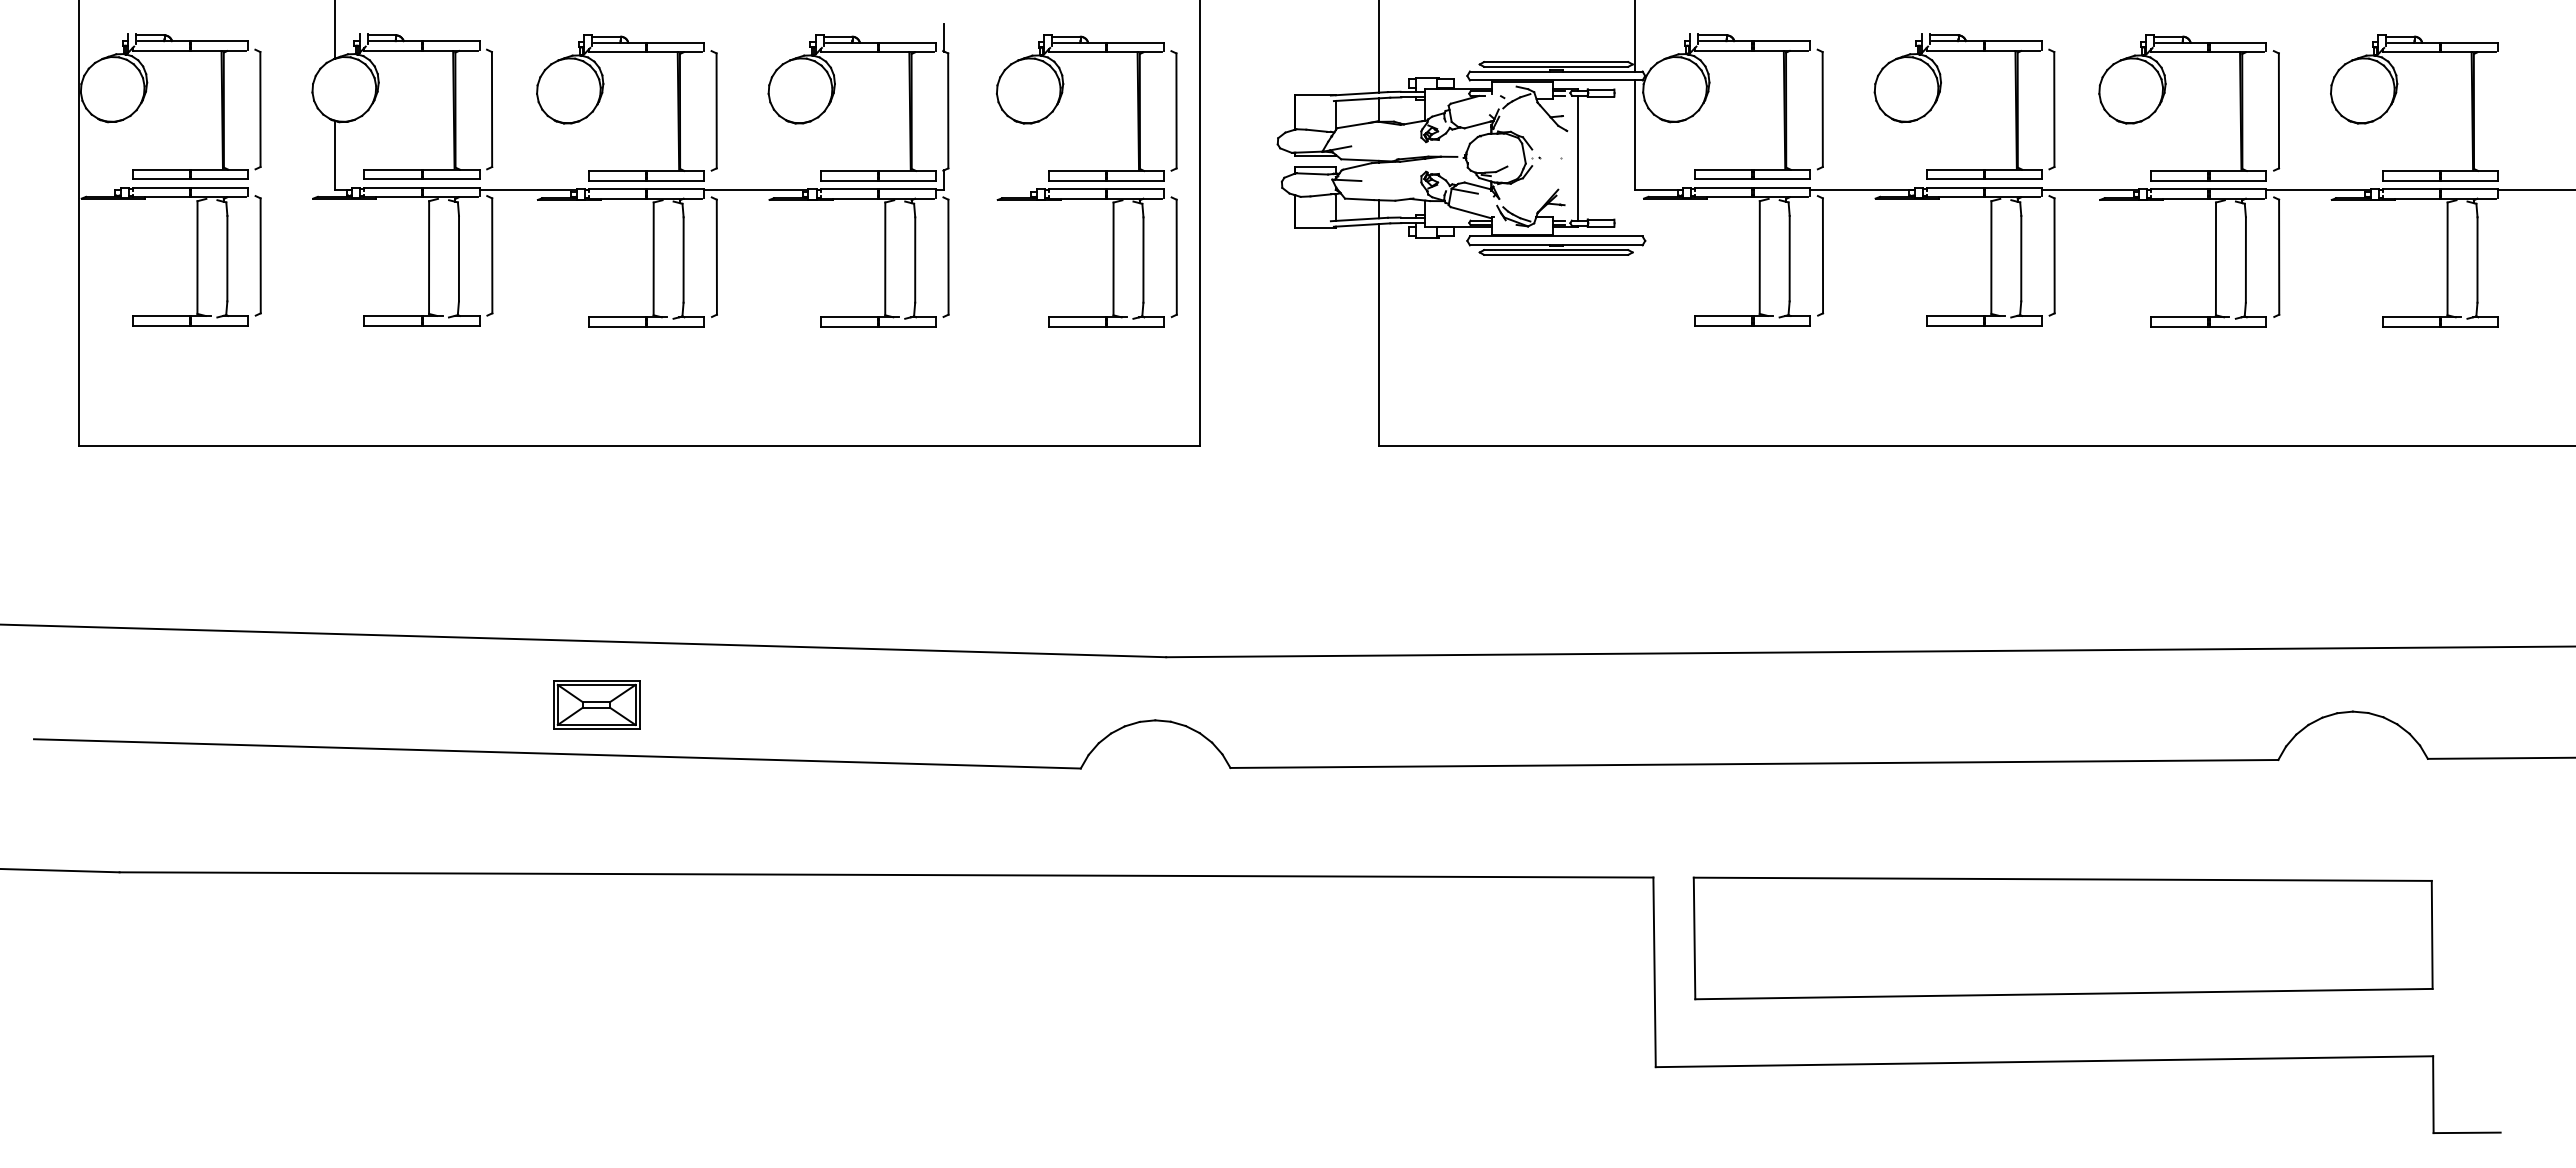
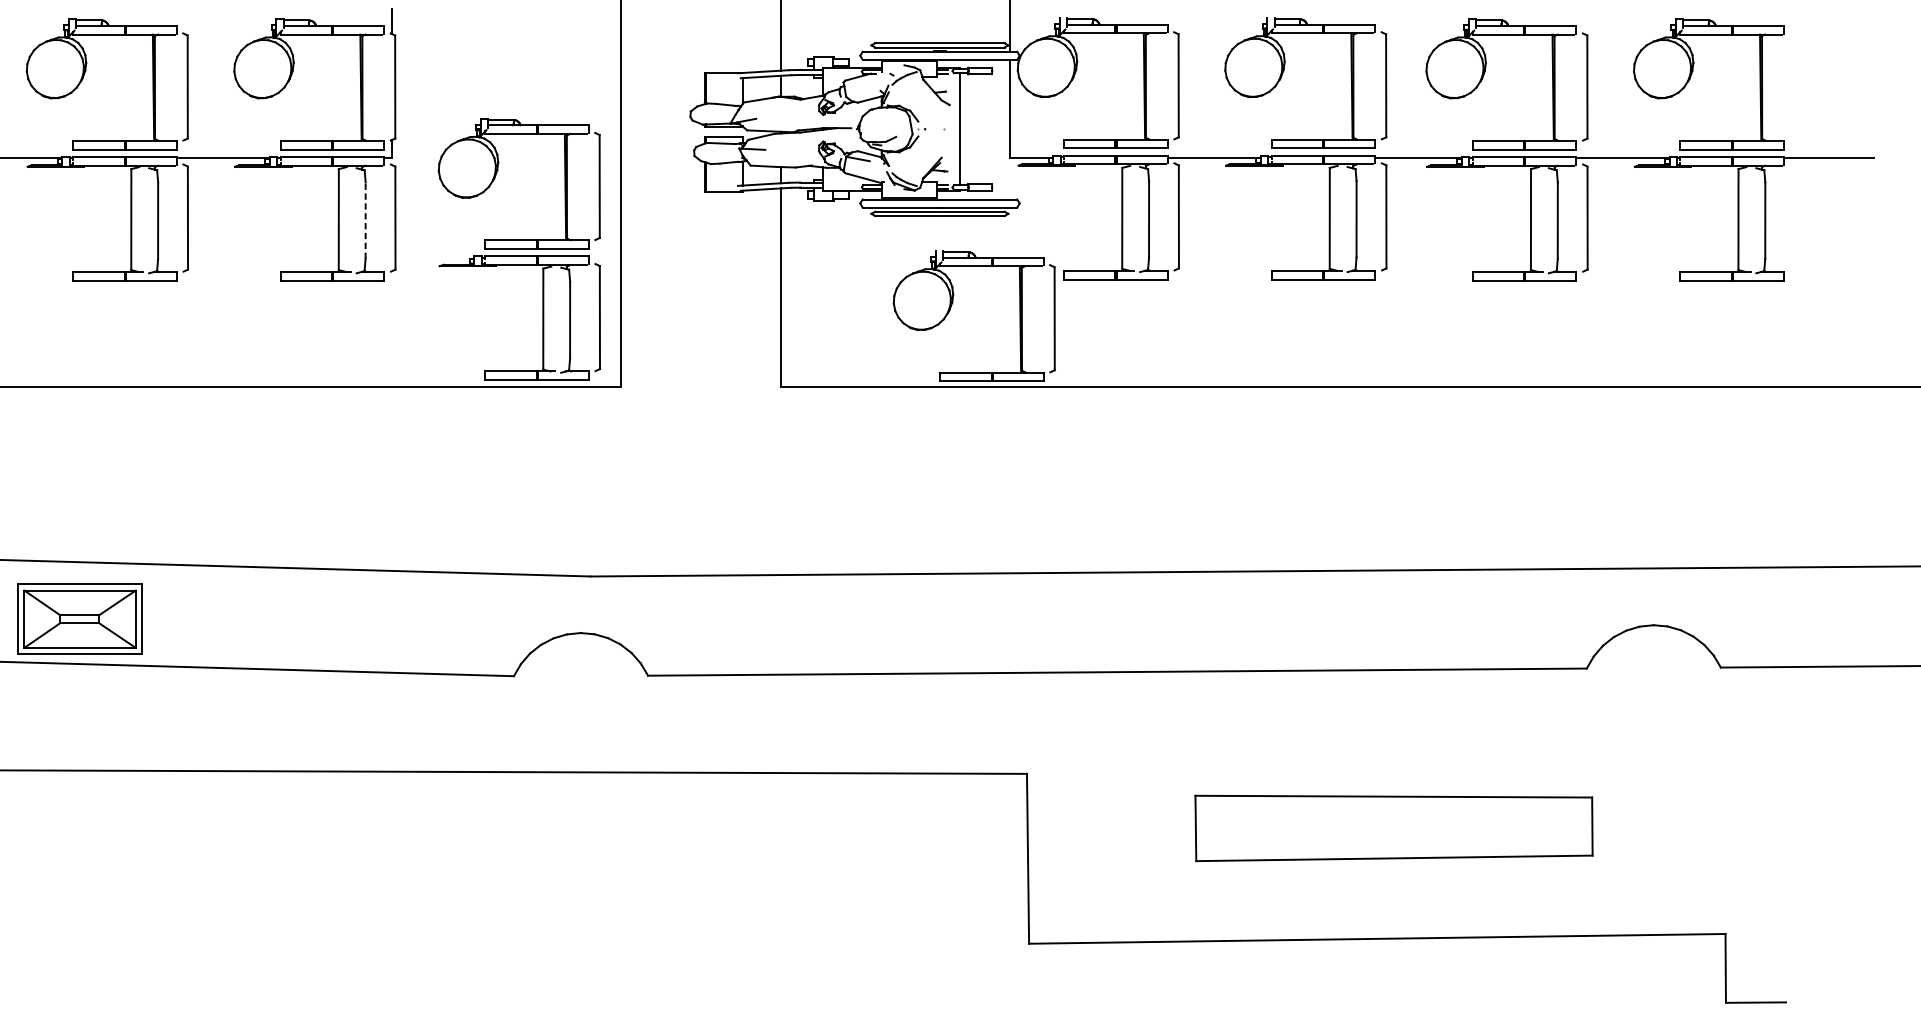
part: (1086, 180) -> (519, 248), moved
line: (915, 260) -> (365, 221), solid -> dashed
part: (1569, 356) -> (951, 307), added
part: (596, 704) -> (80, 618), size x1.6
part: (2062, 938) -> (1393, 828), size x0.6

